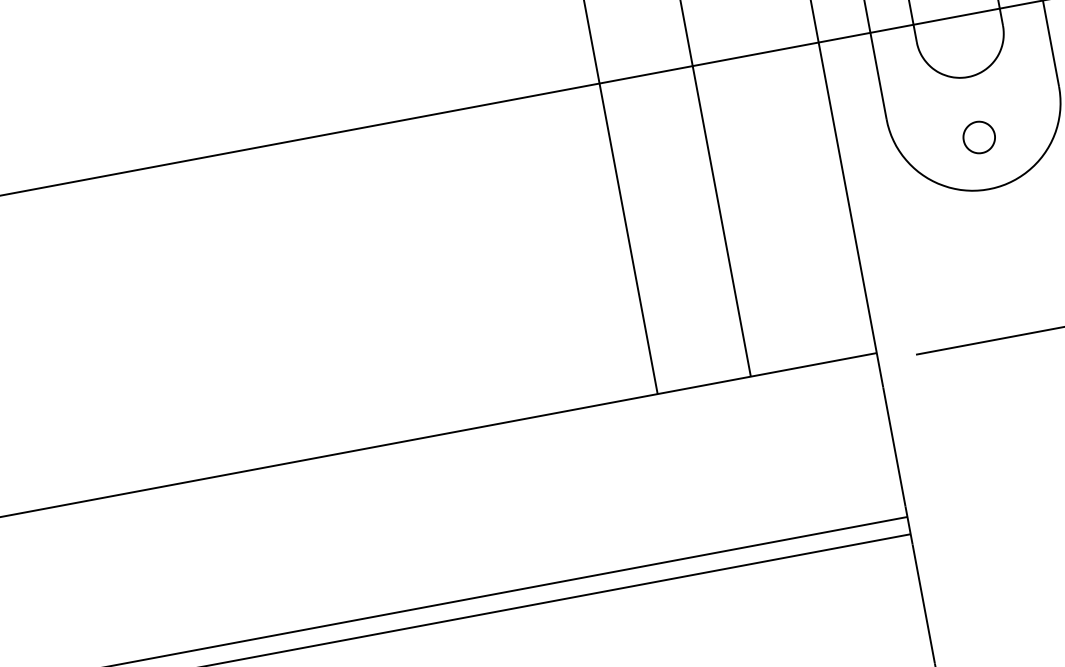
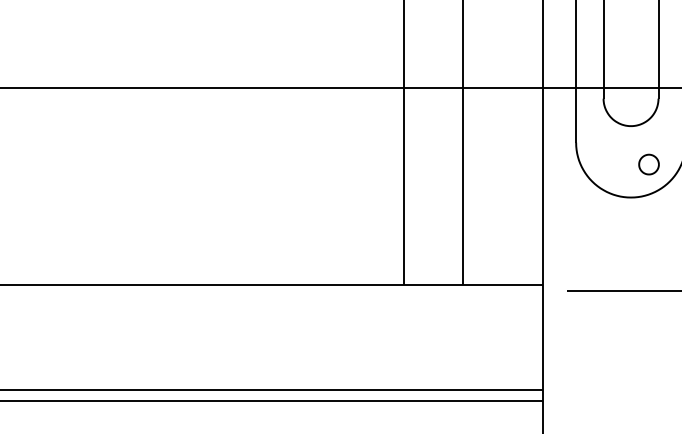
part: (978, 137) -> (648, 164), moved

